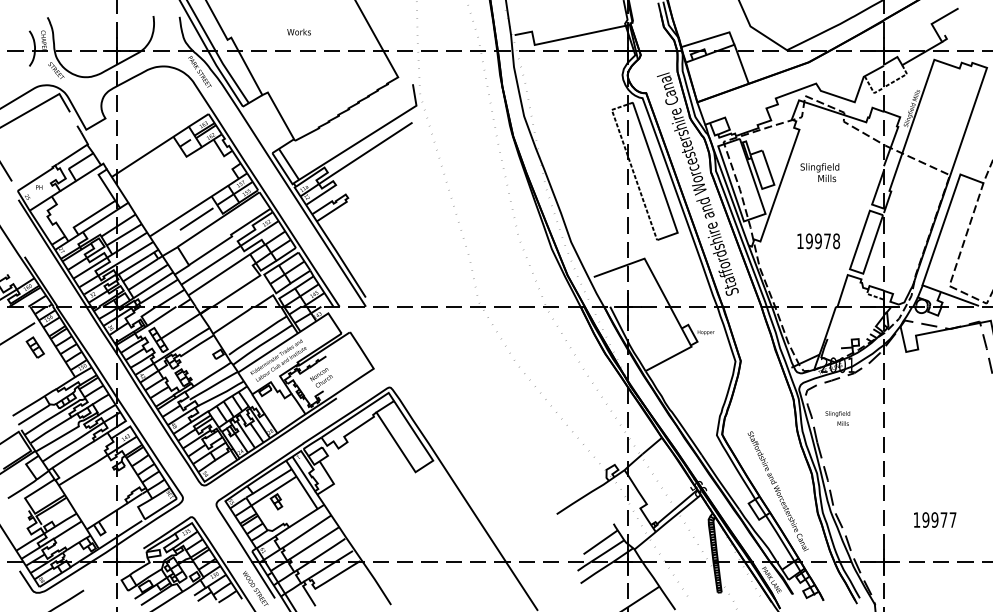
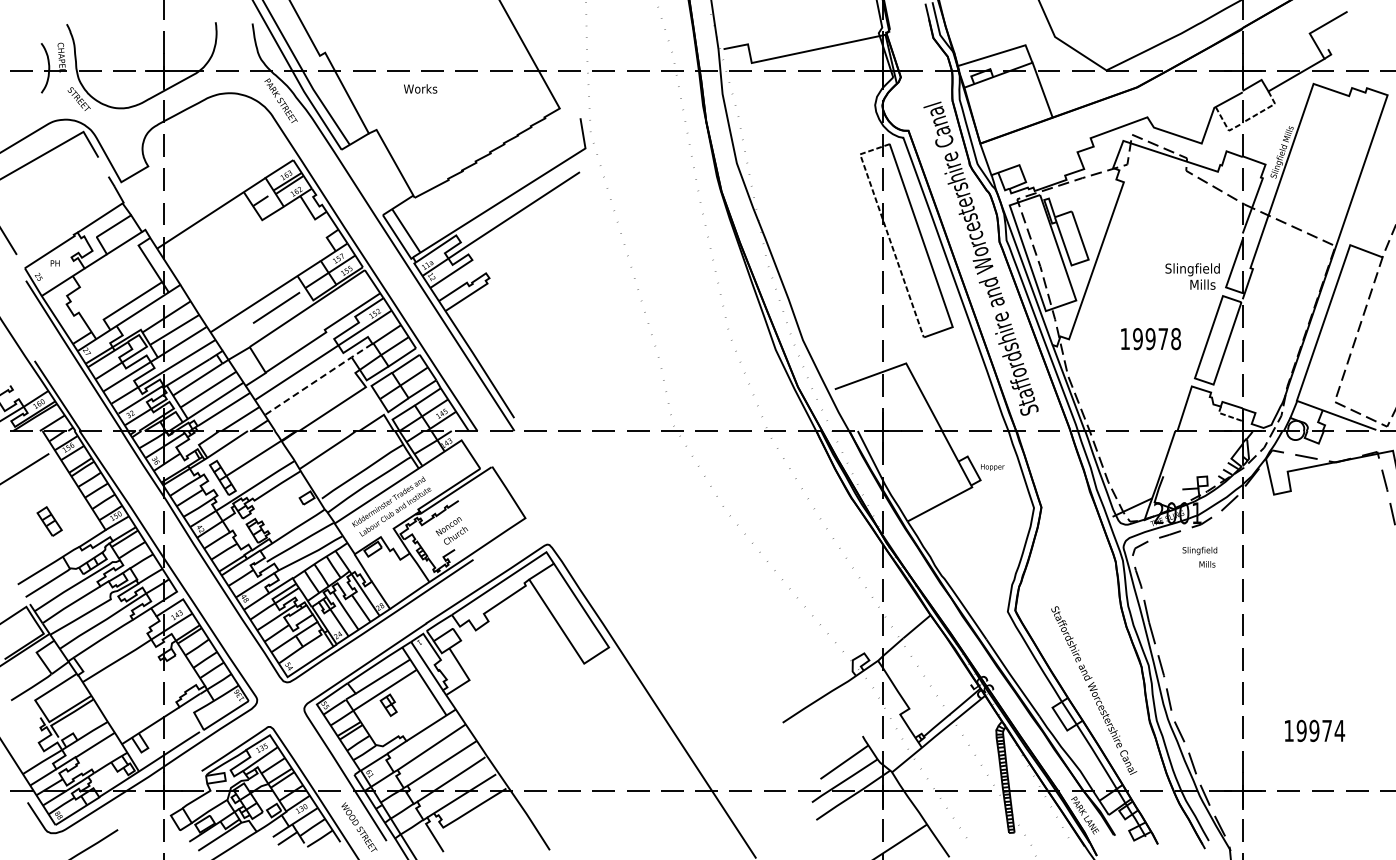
text: (299, 31) -> (420, 88), moved
text: (819, 172) -> (1192, 276), moved
line: (227, 270) -> (319, 379), solid -> dashed
part: (35, 347) -> (49, 521), moved
text: (837, 418) -> (1199, 556), moved
text: (952, 519) -> (1339, 730), 19977 -> 19974

